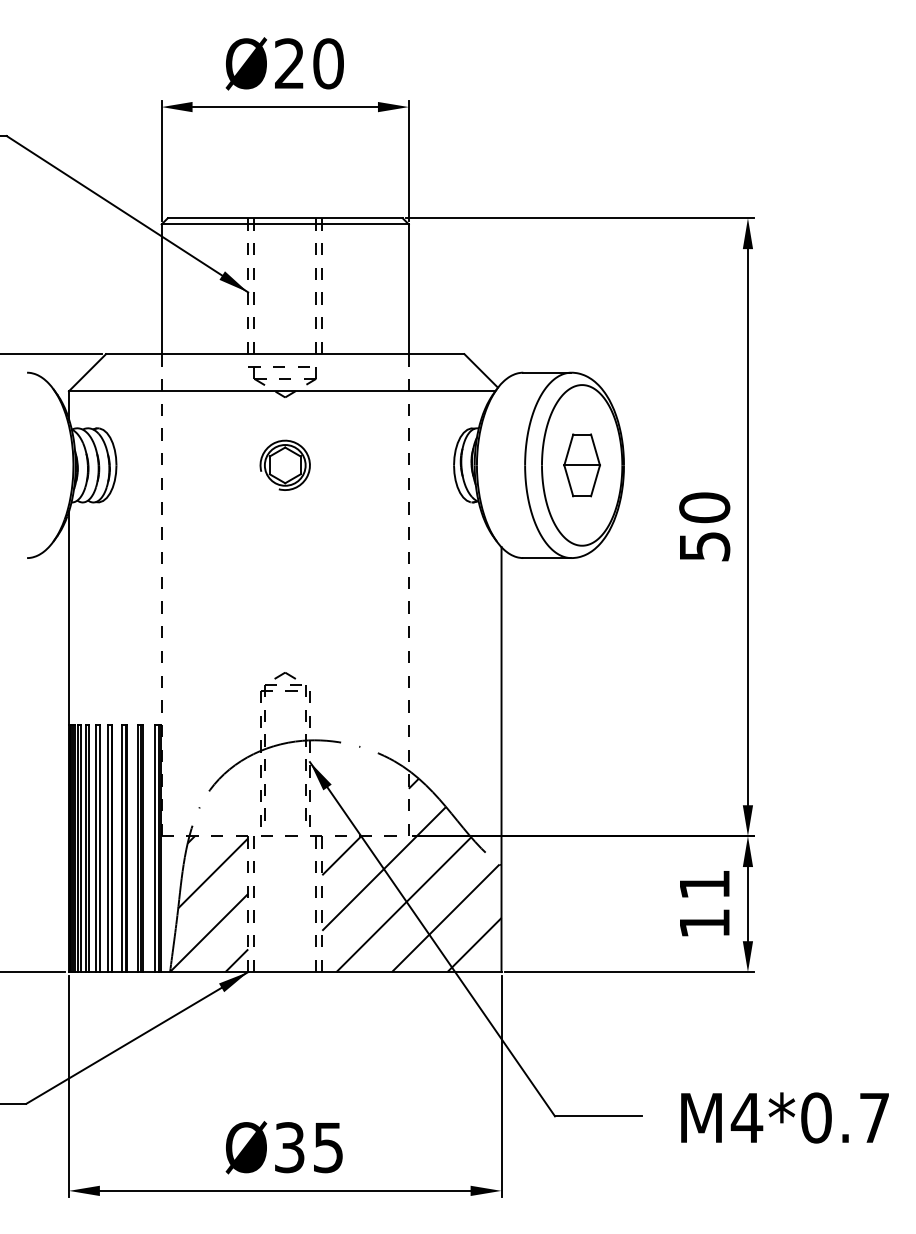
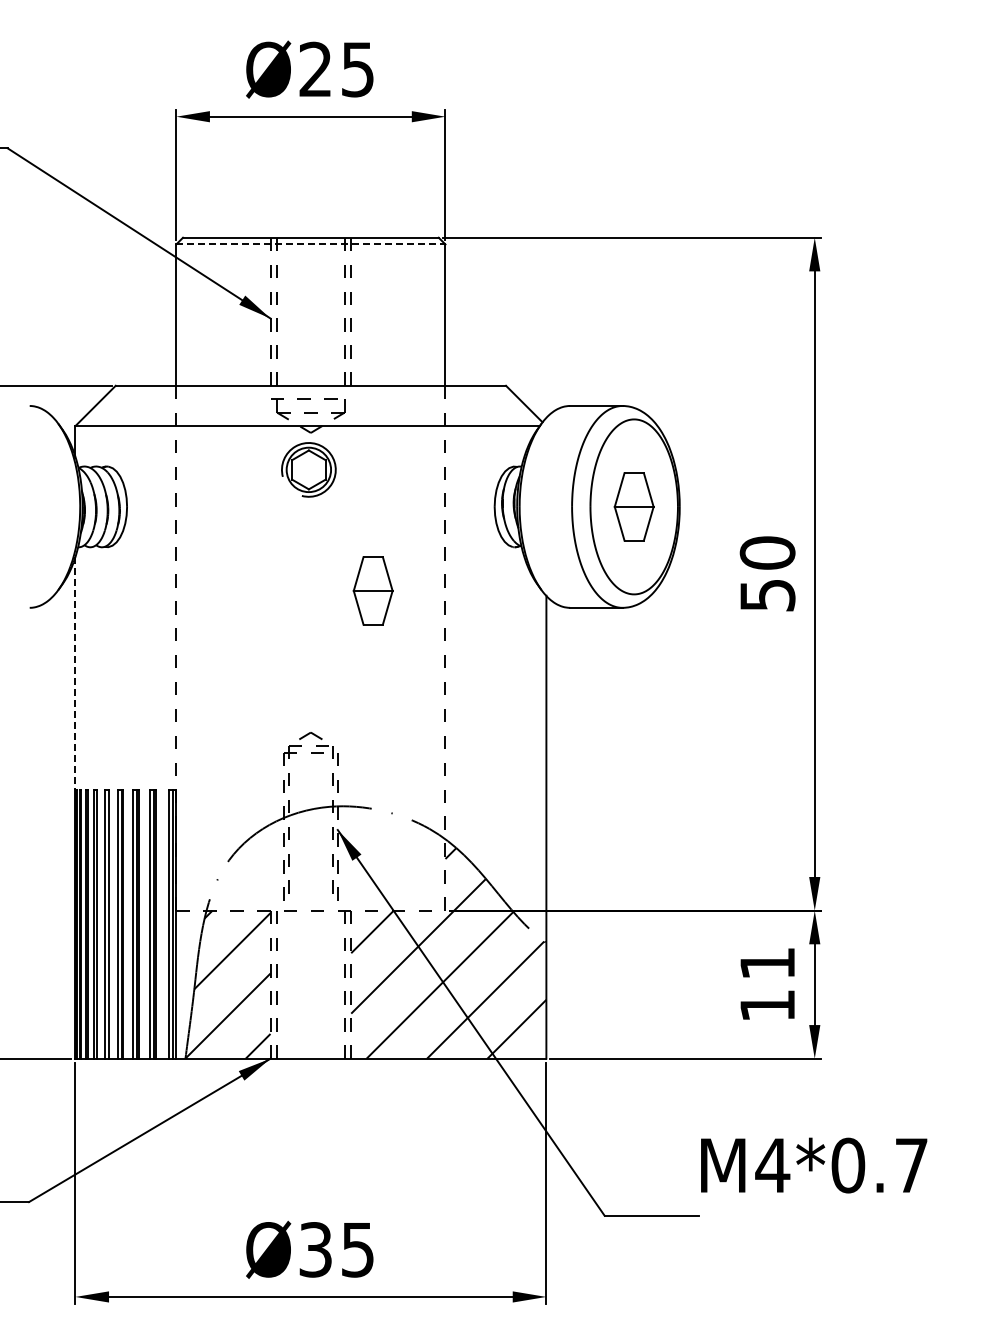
text: (328, 63) -> (357, 69), Ø20 -> Ø25
line: (284, 224) -> (310, 244), solid -> dashed
part: (284, 465) -> (308, 469), moved
part: (341, 542) -> (372, 590), added
line: (69, 618) -> (75, 673), solid -> dashed
text: (785, 1117) -> (814, 1165), moved

